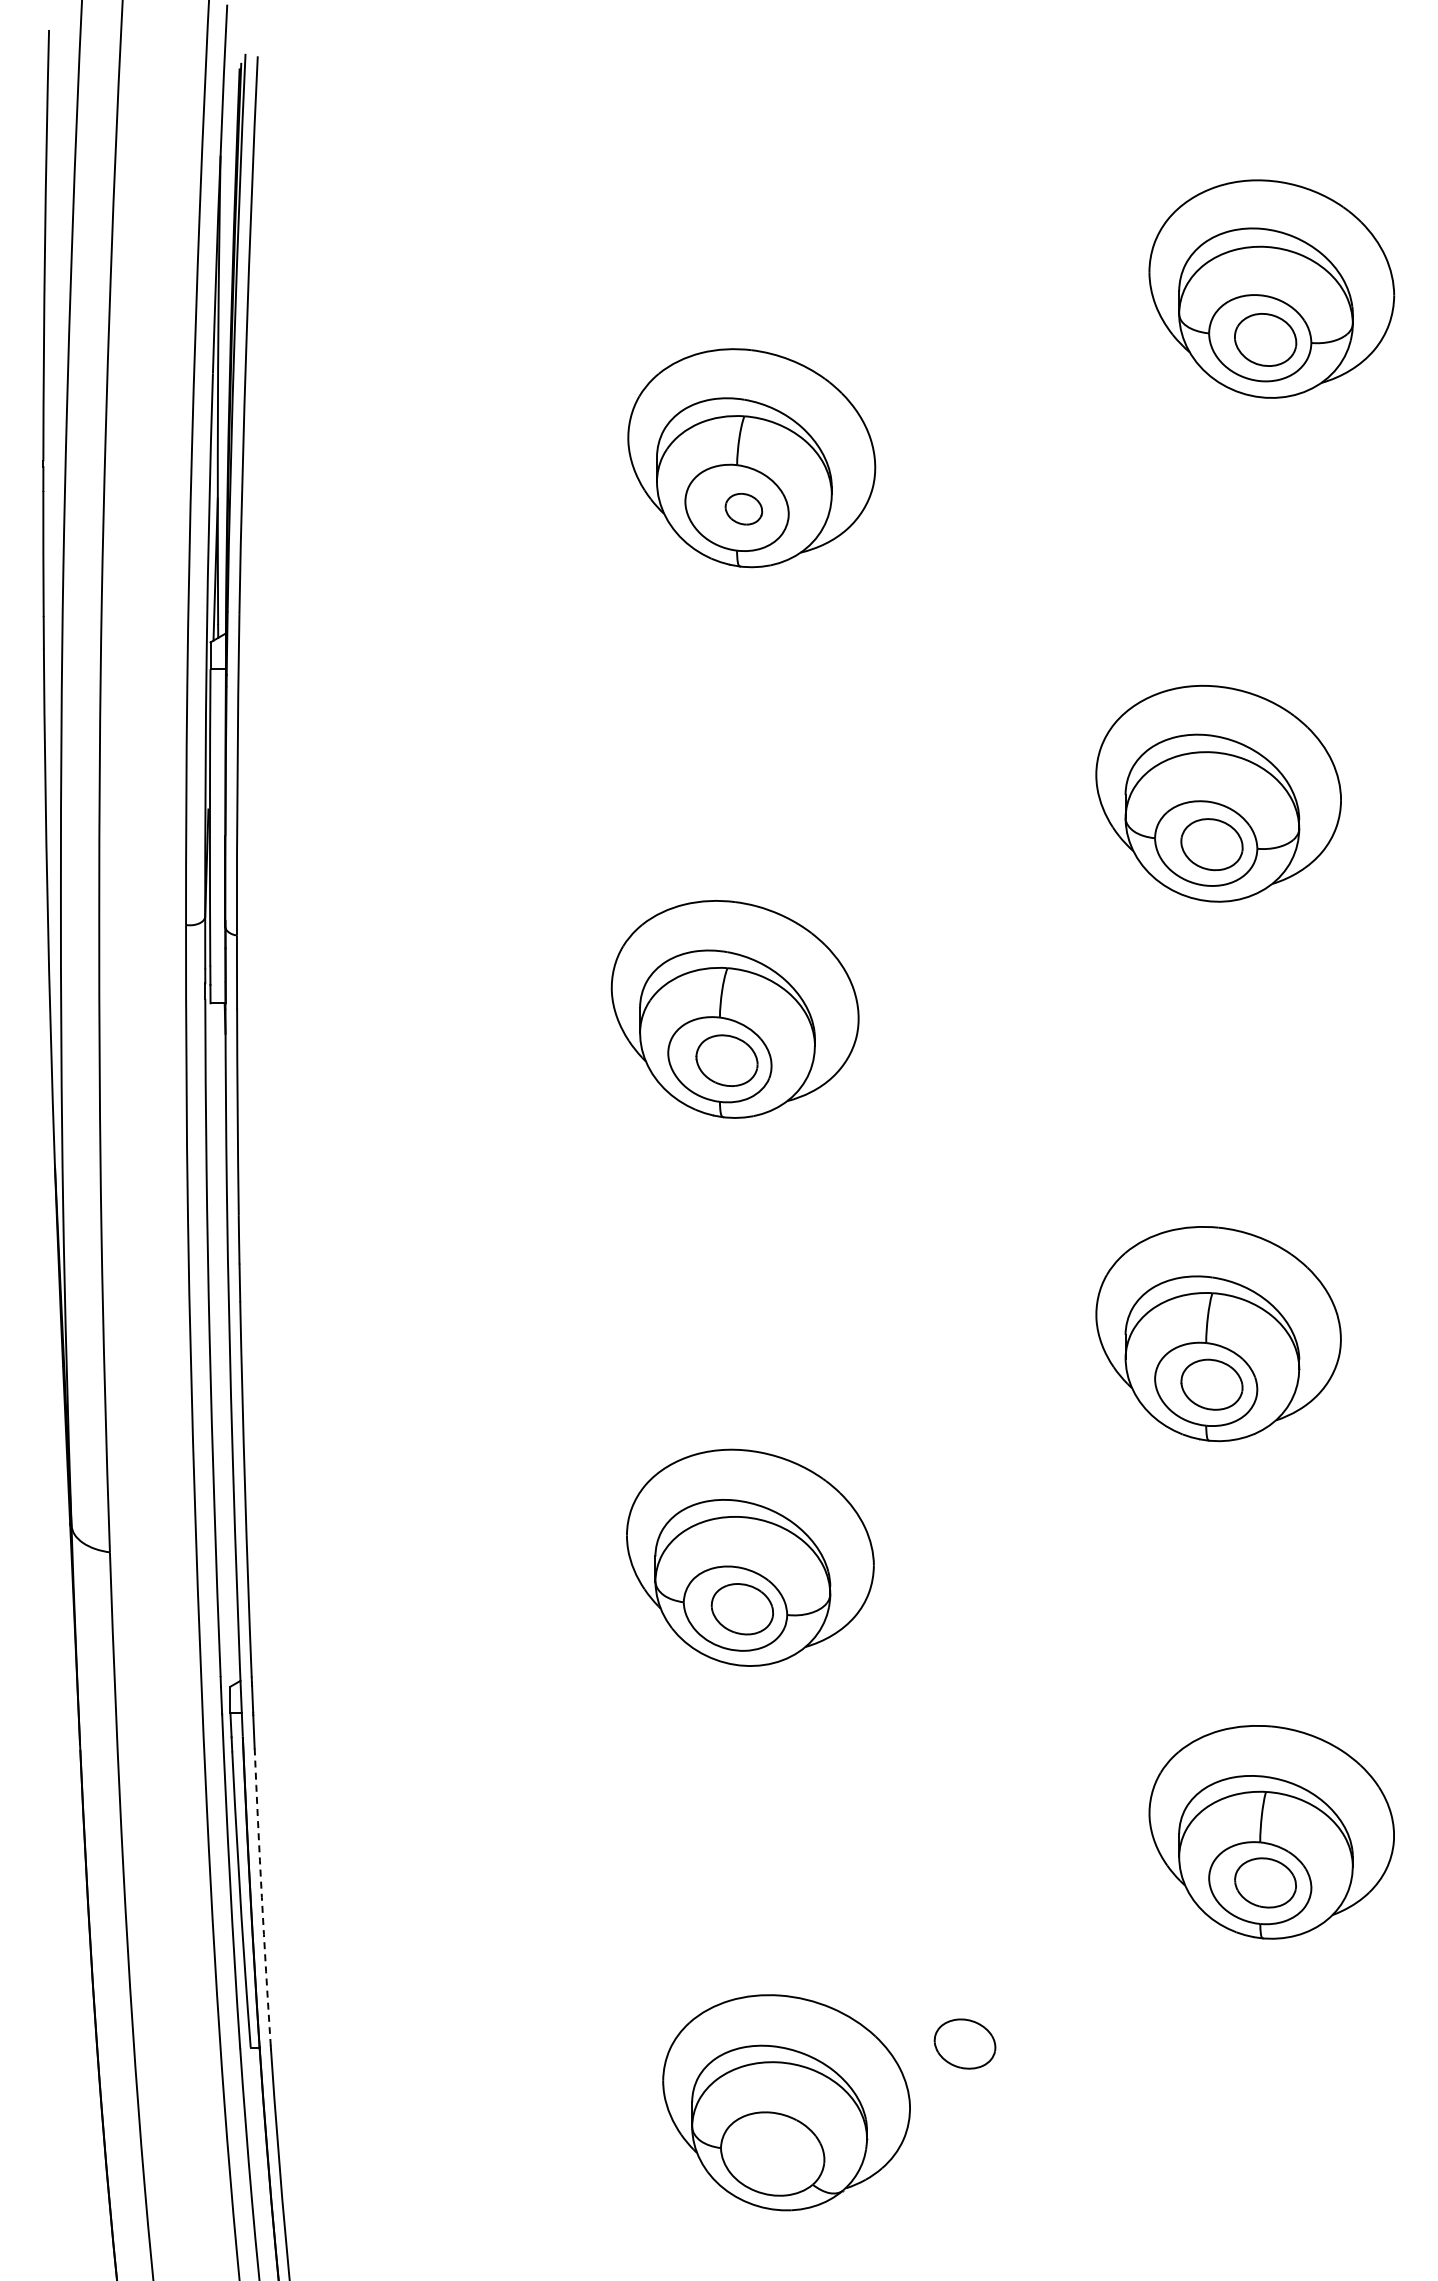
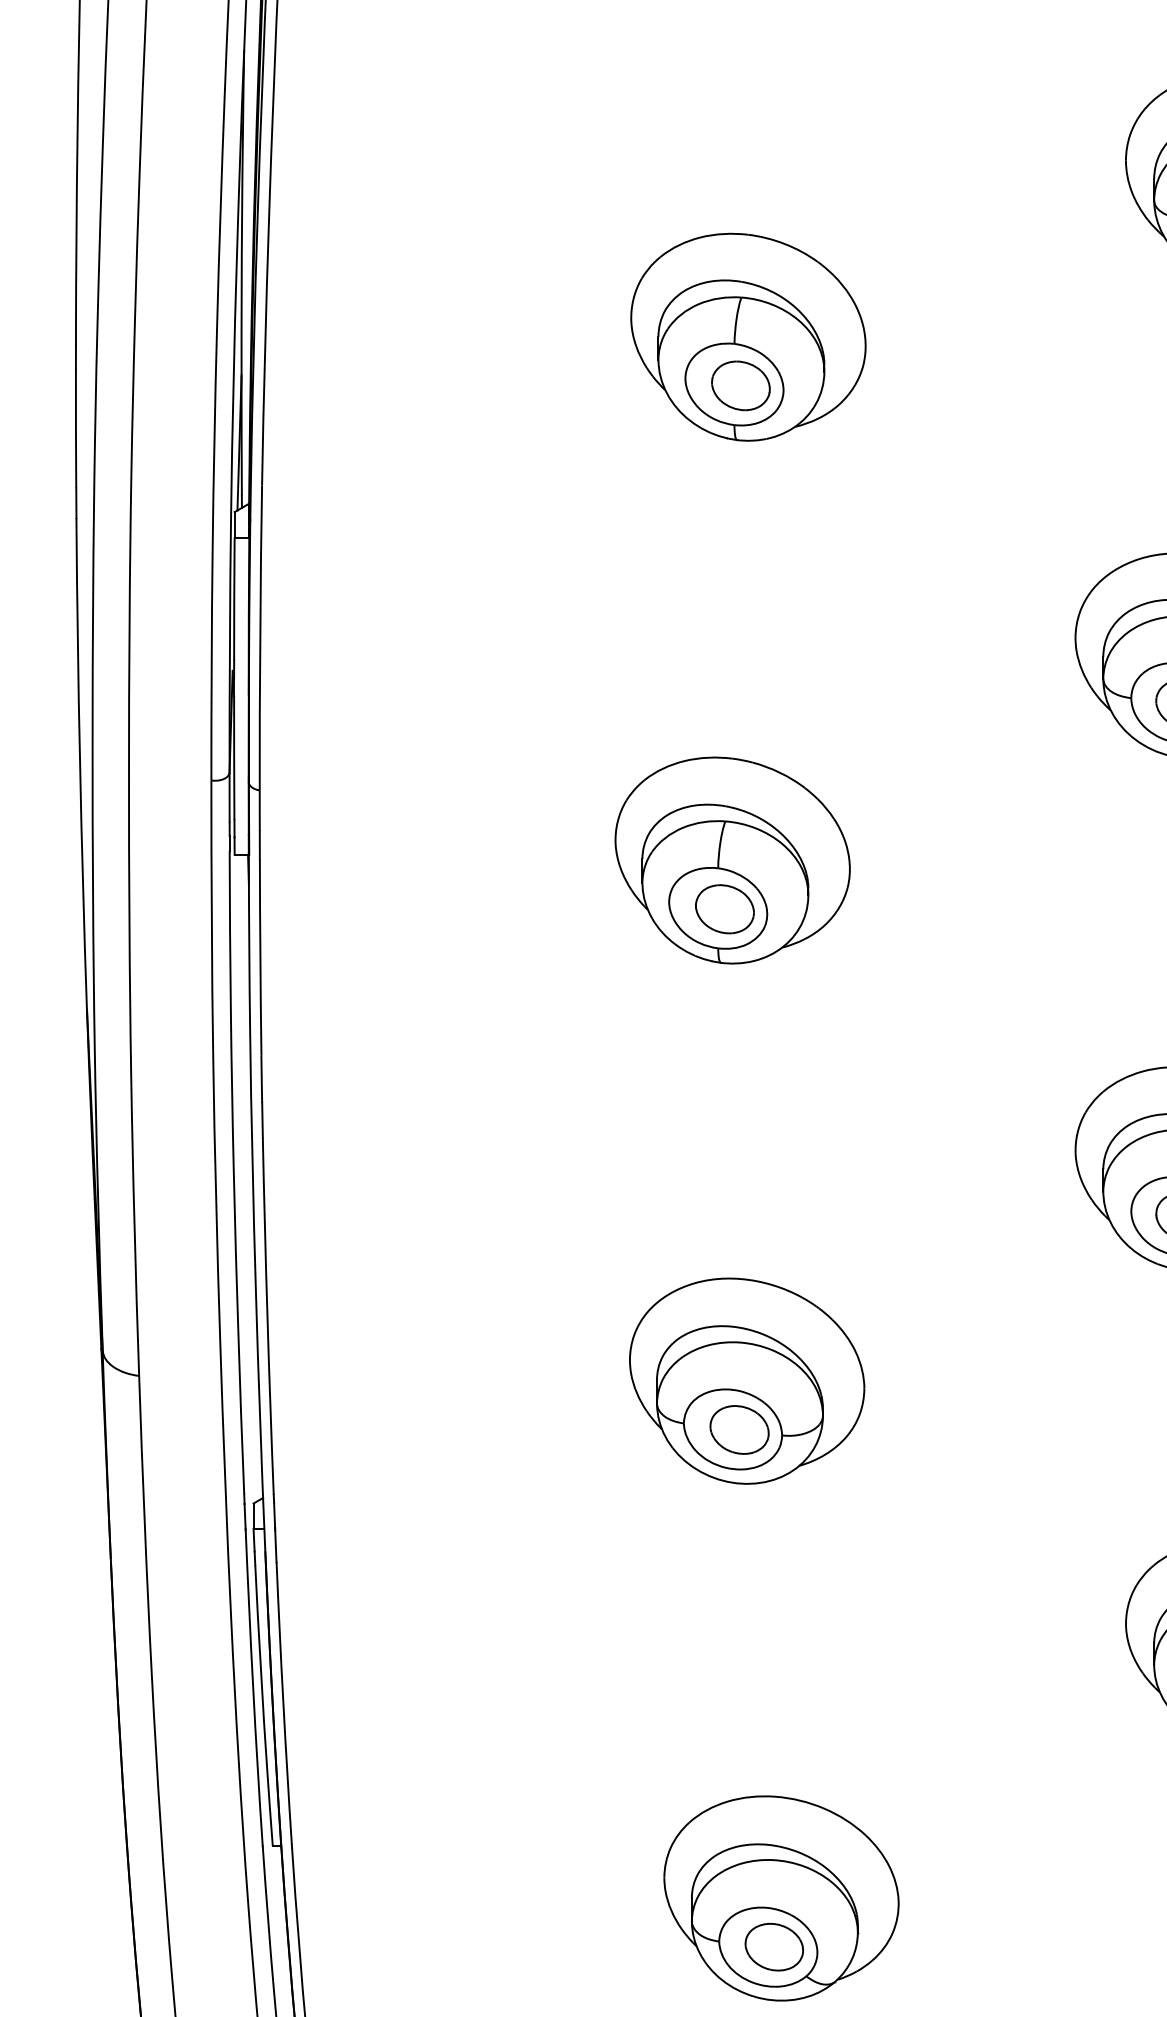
part: (743, 508) -> (740, 385), size x1.67
arc: (261, 1897) -> (283, 1703), dashed -> solid
part: (964, 2043) -> (773, 1946), moved

